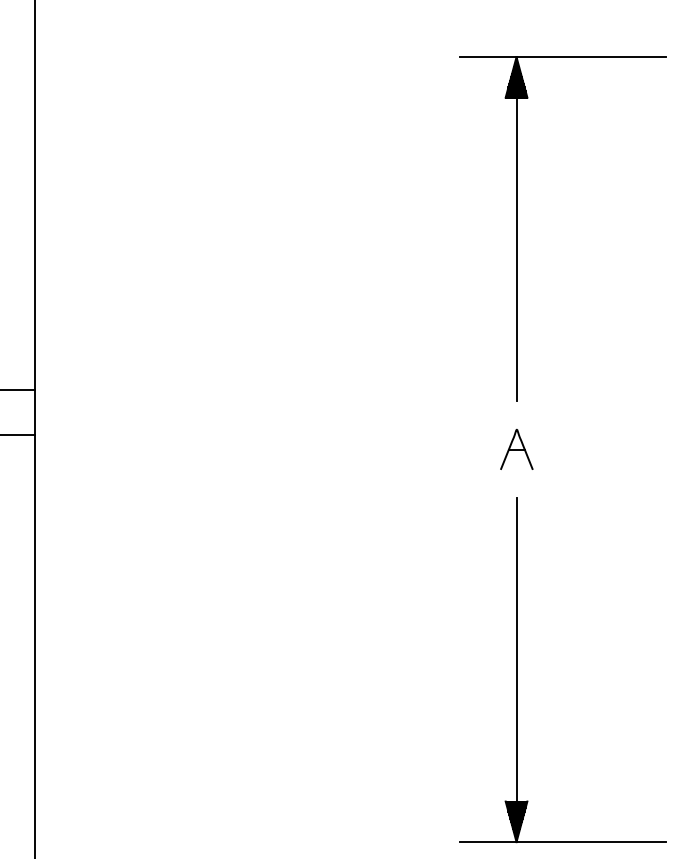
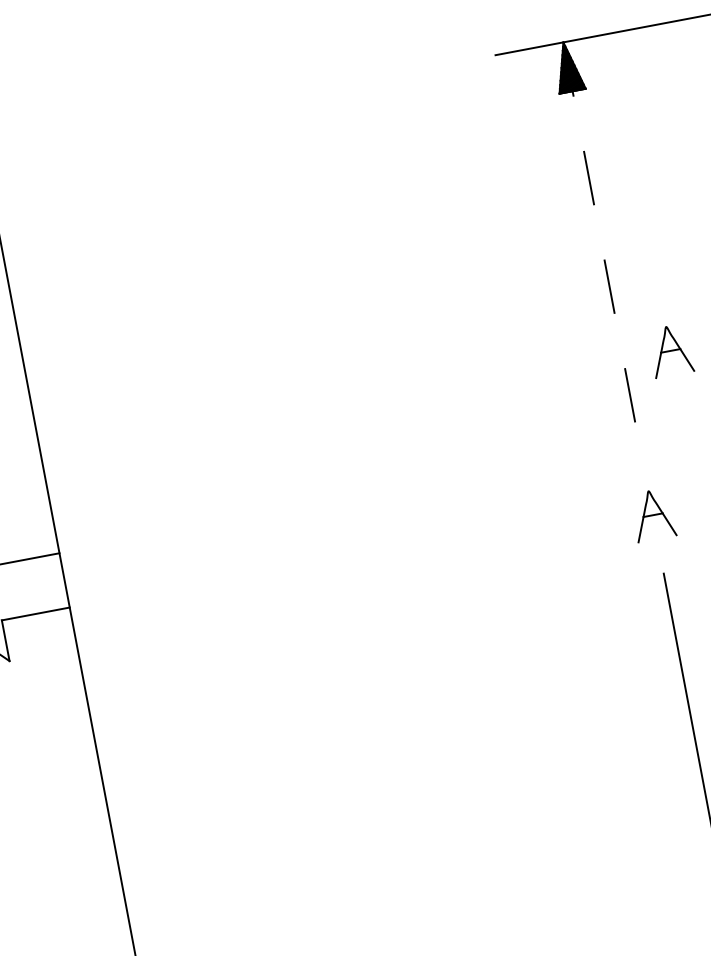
line: (516, 229) -> (602, 250), solid -> dashed
part: (555, 319) -> (670, 349), added

